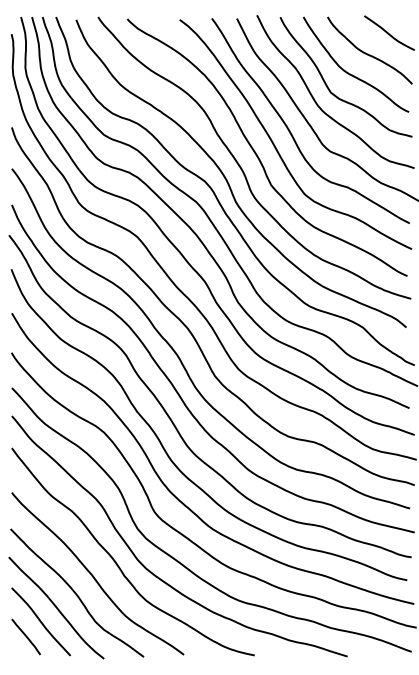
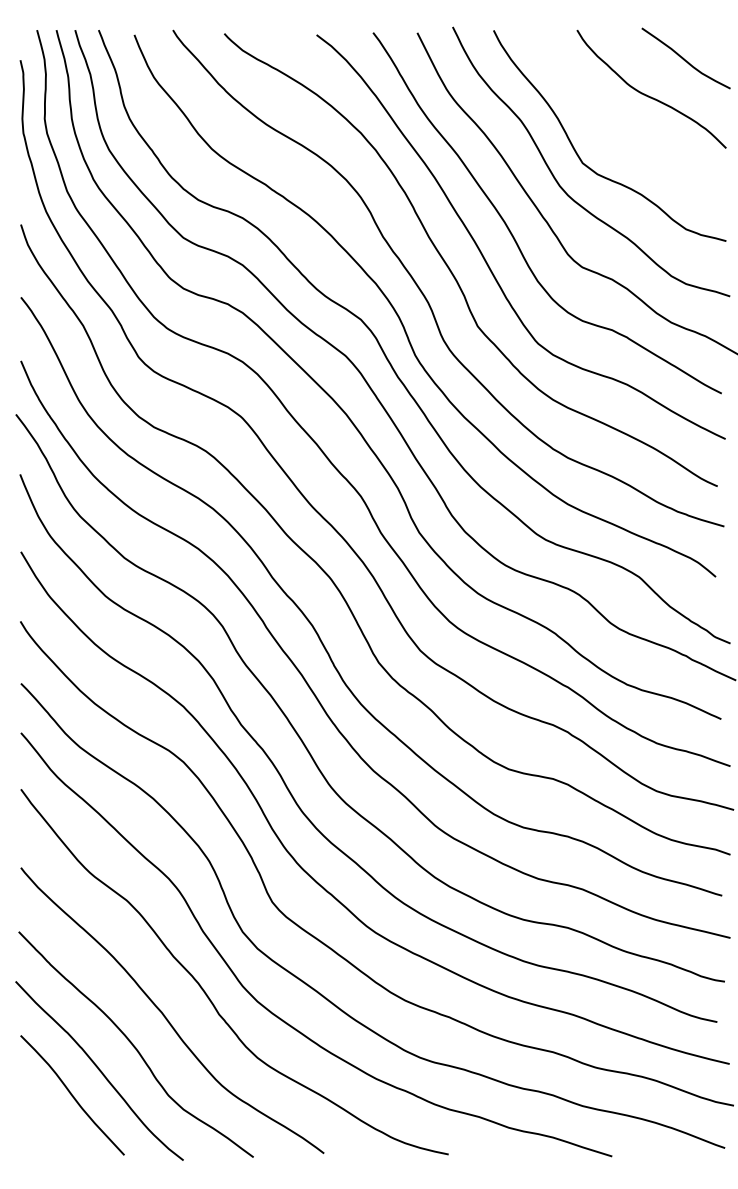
curve: (350, 73) -> (617, 129), removed
line: (25, 636) -> (44, 1121), removed

